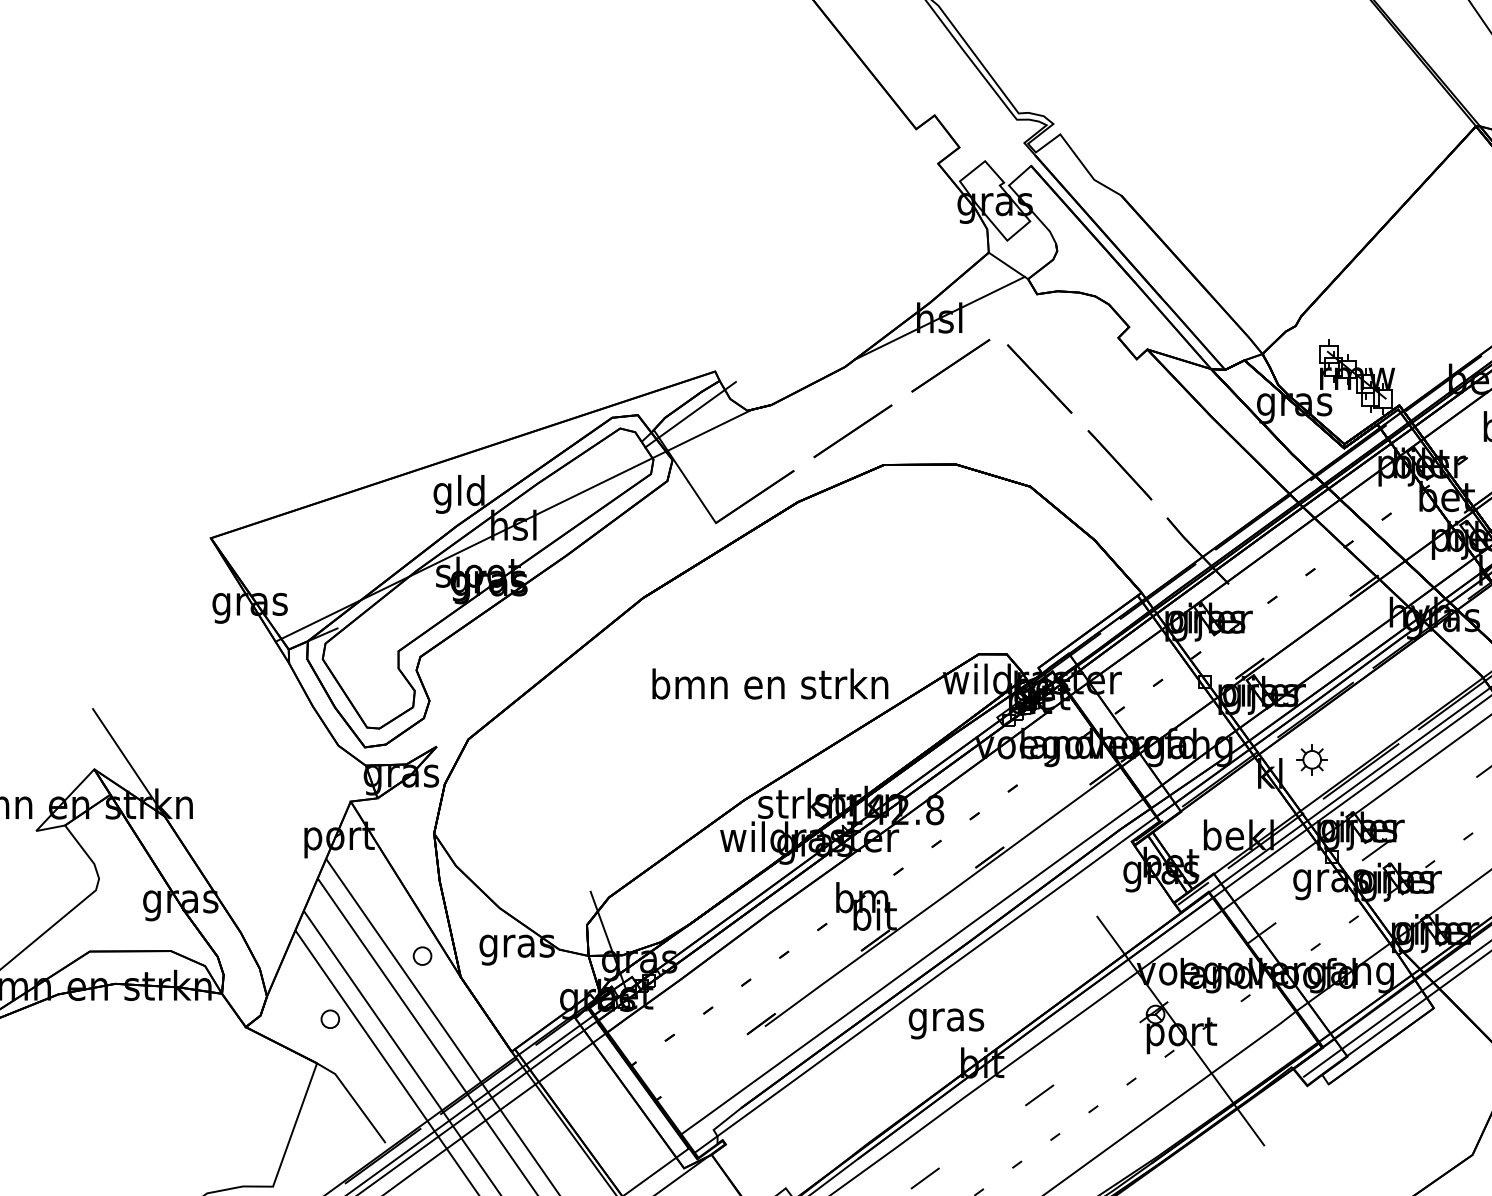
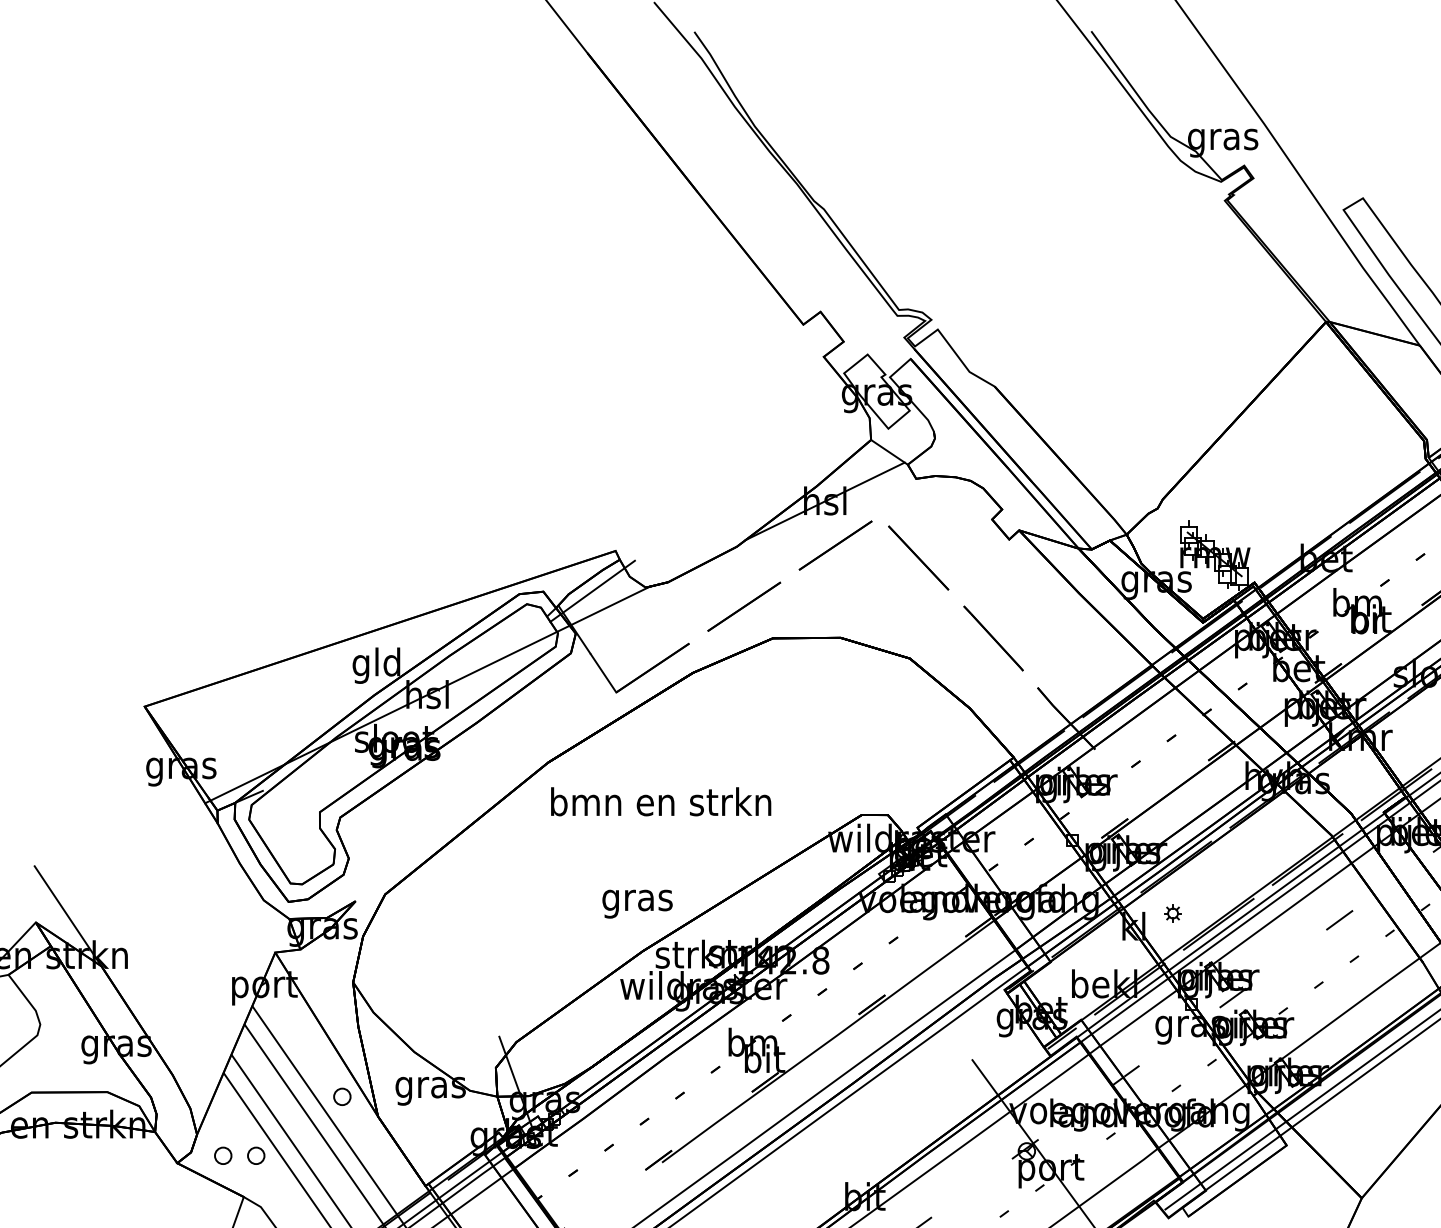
text: (770, 683) -> (661, 801), moved
part: (1311, 759) -> (1172, 913), size x0.6
part: (295, 1018) -> (223, 1155), added
text: (946, 1023) -> (637, 903), moved

